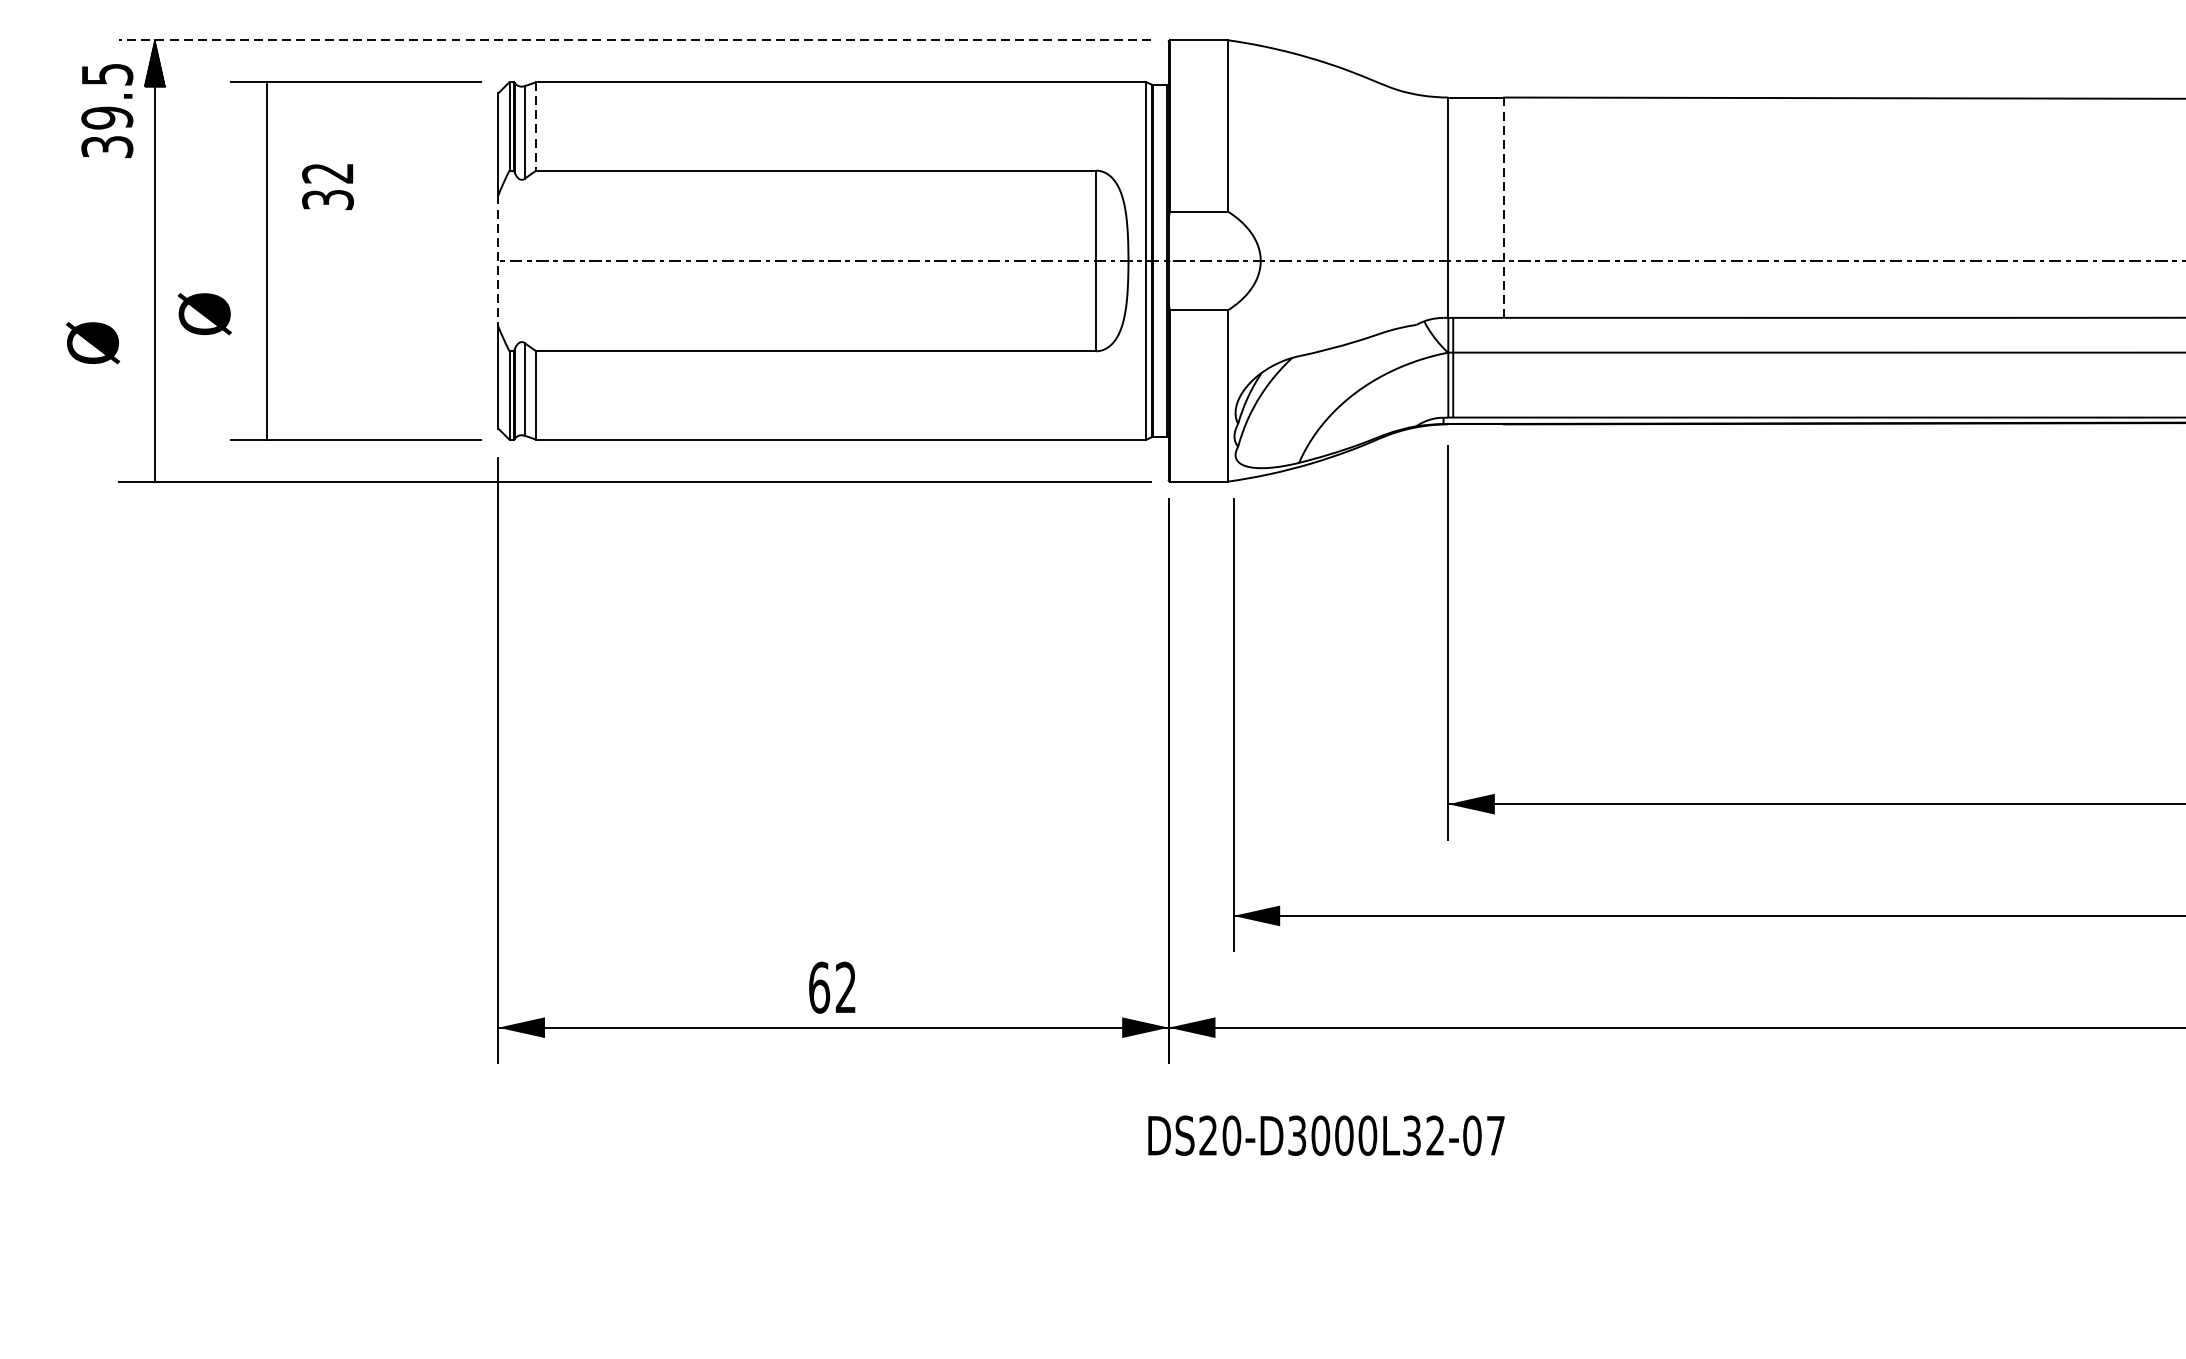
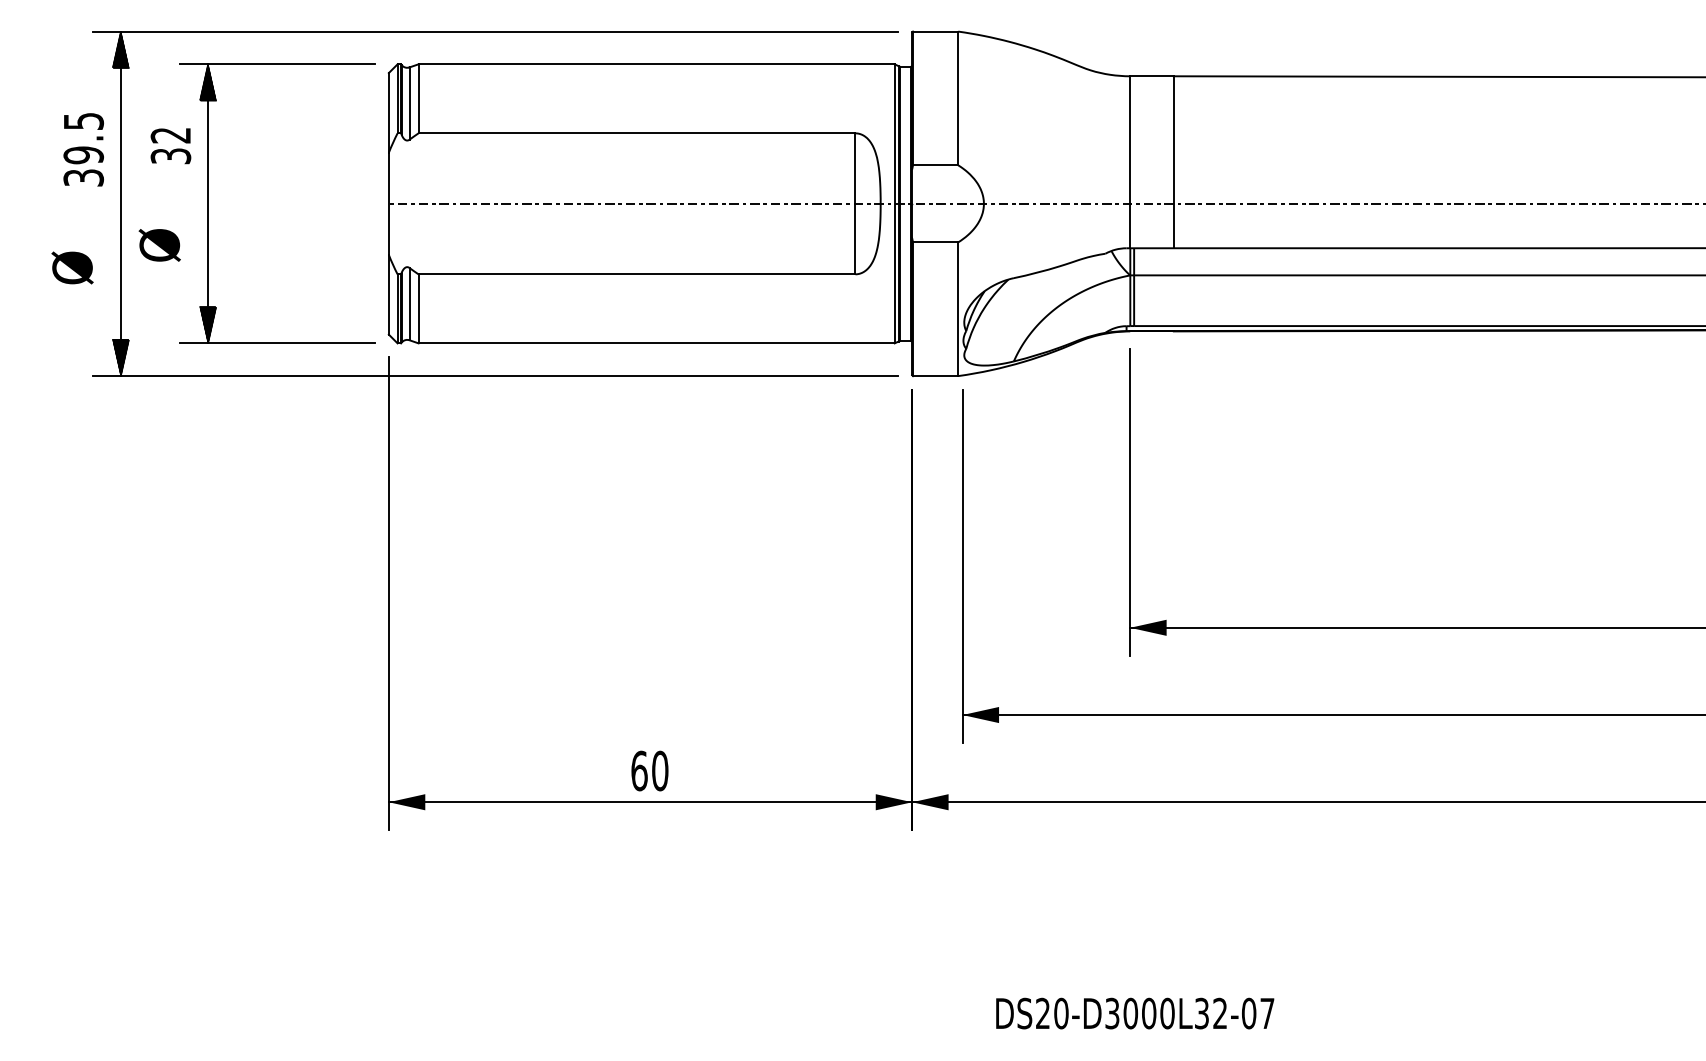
line: (634, 40) -> (495, 31), dashed -> solid
hatch: (267, 105) -> (208, 82), added
text: (107, 110) -> (83, 149), moved
line: (536, 125) -> (418, 98), dashed -> solid
text: (327, 187) -> (170, 146), moved
line: (1503, 207) -> (1173, 162), dashed -> solid
line: (497, 261) -> (388, 204), dashed -> solid
hatch: (267, 415) -> (208, 324), added
hatch: (154, 457) -> (120, 357), added
text: (846, 987) -> (660, 770), 62 -> 60
text: (1326, 1135) -> (1135, 1013), moved

